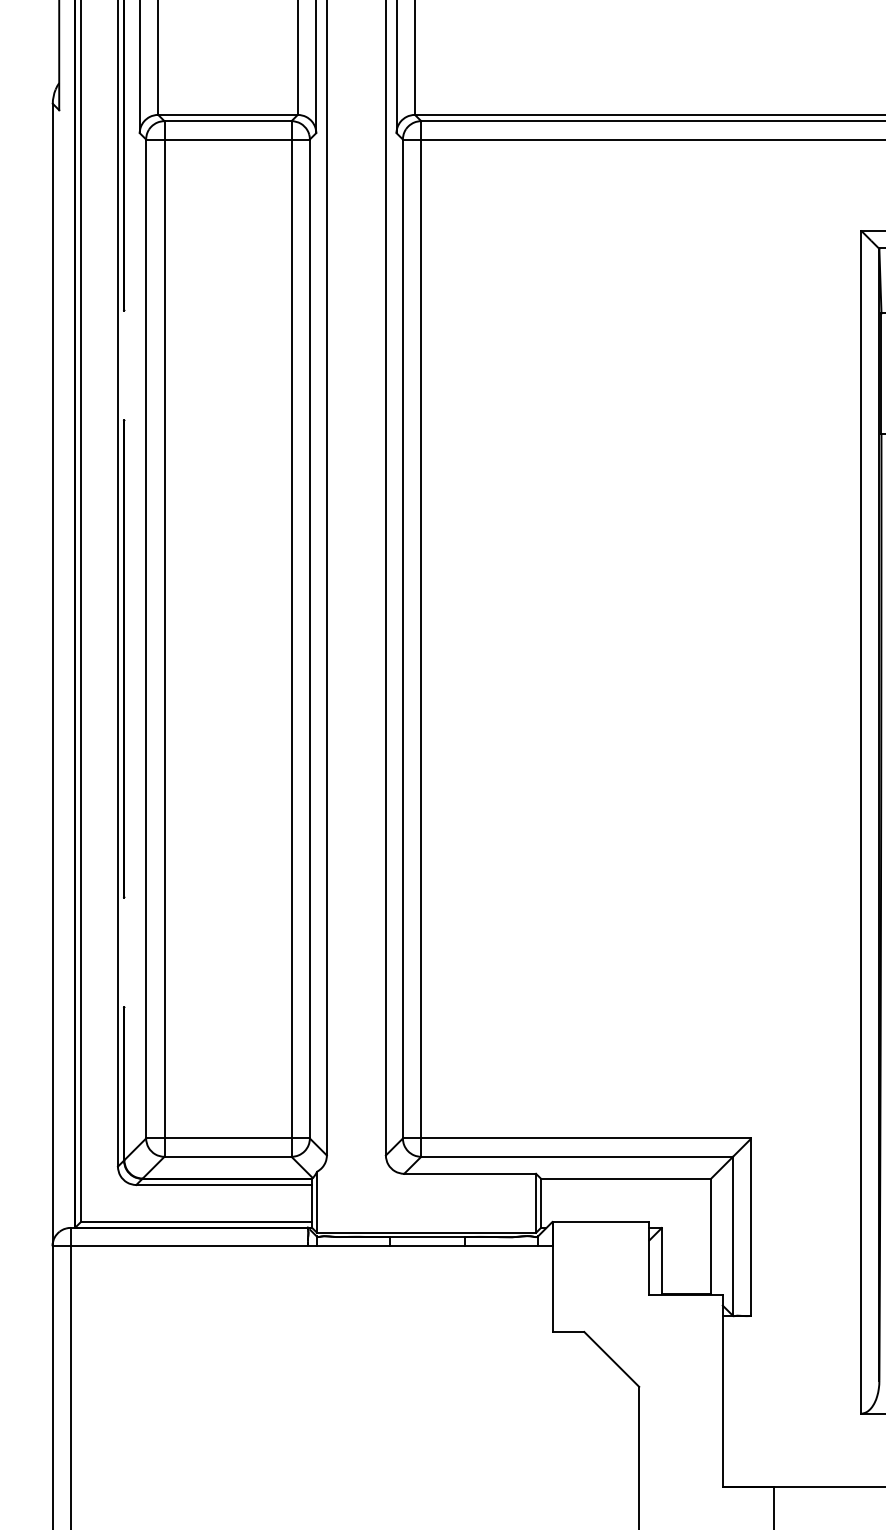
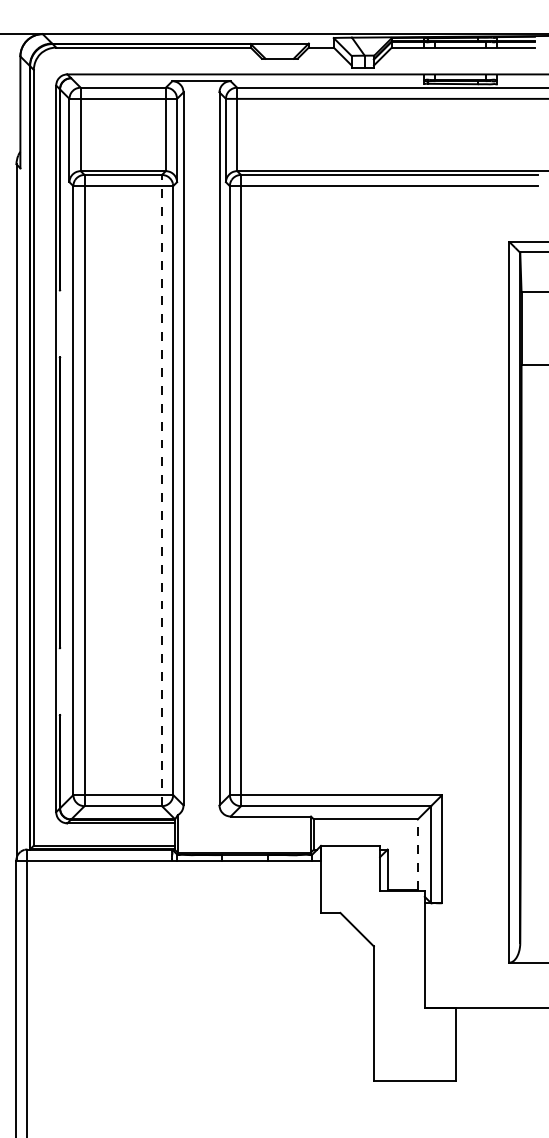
line: (292, 638) -> (162, 490), solid -> dashed
line: (710, 1236) -> (417, 854), solid -> dashed

